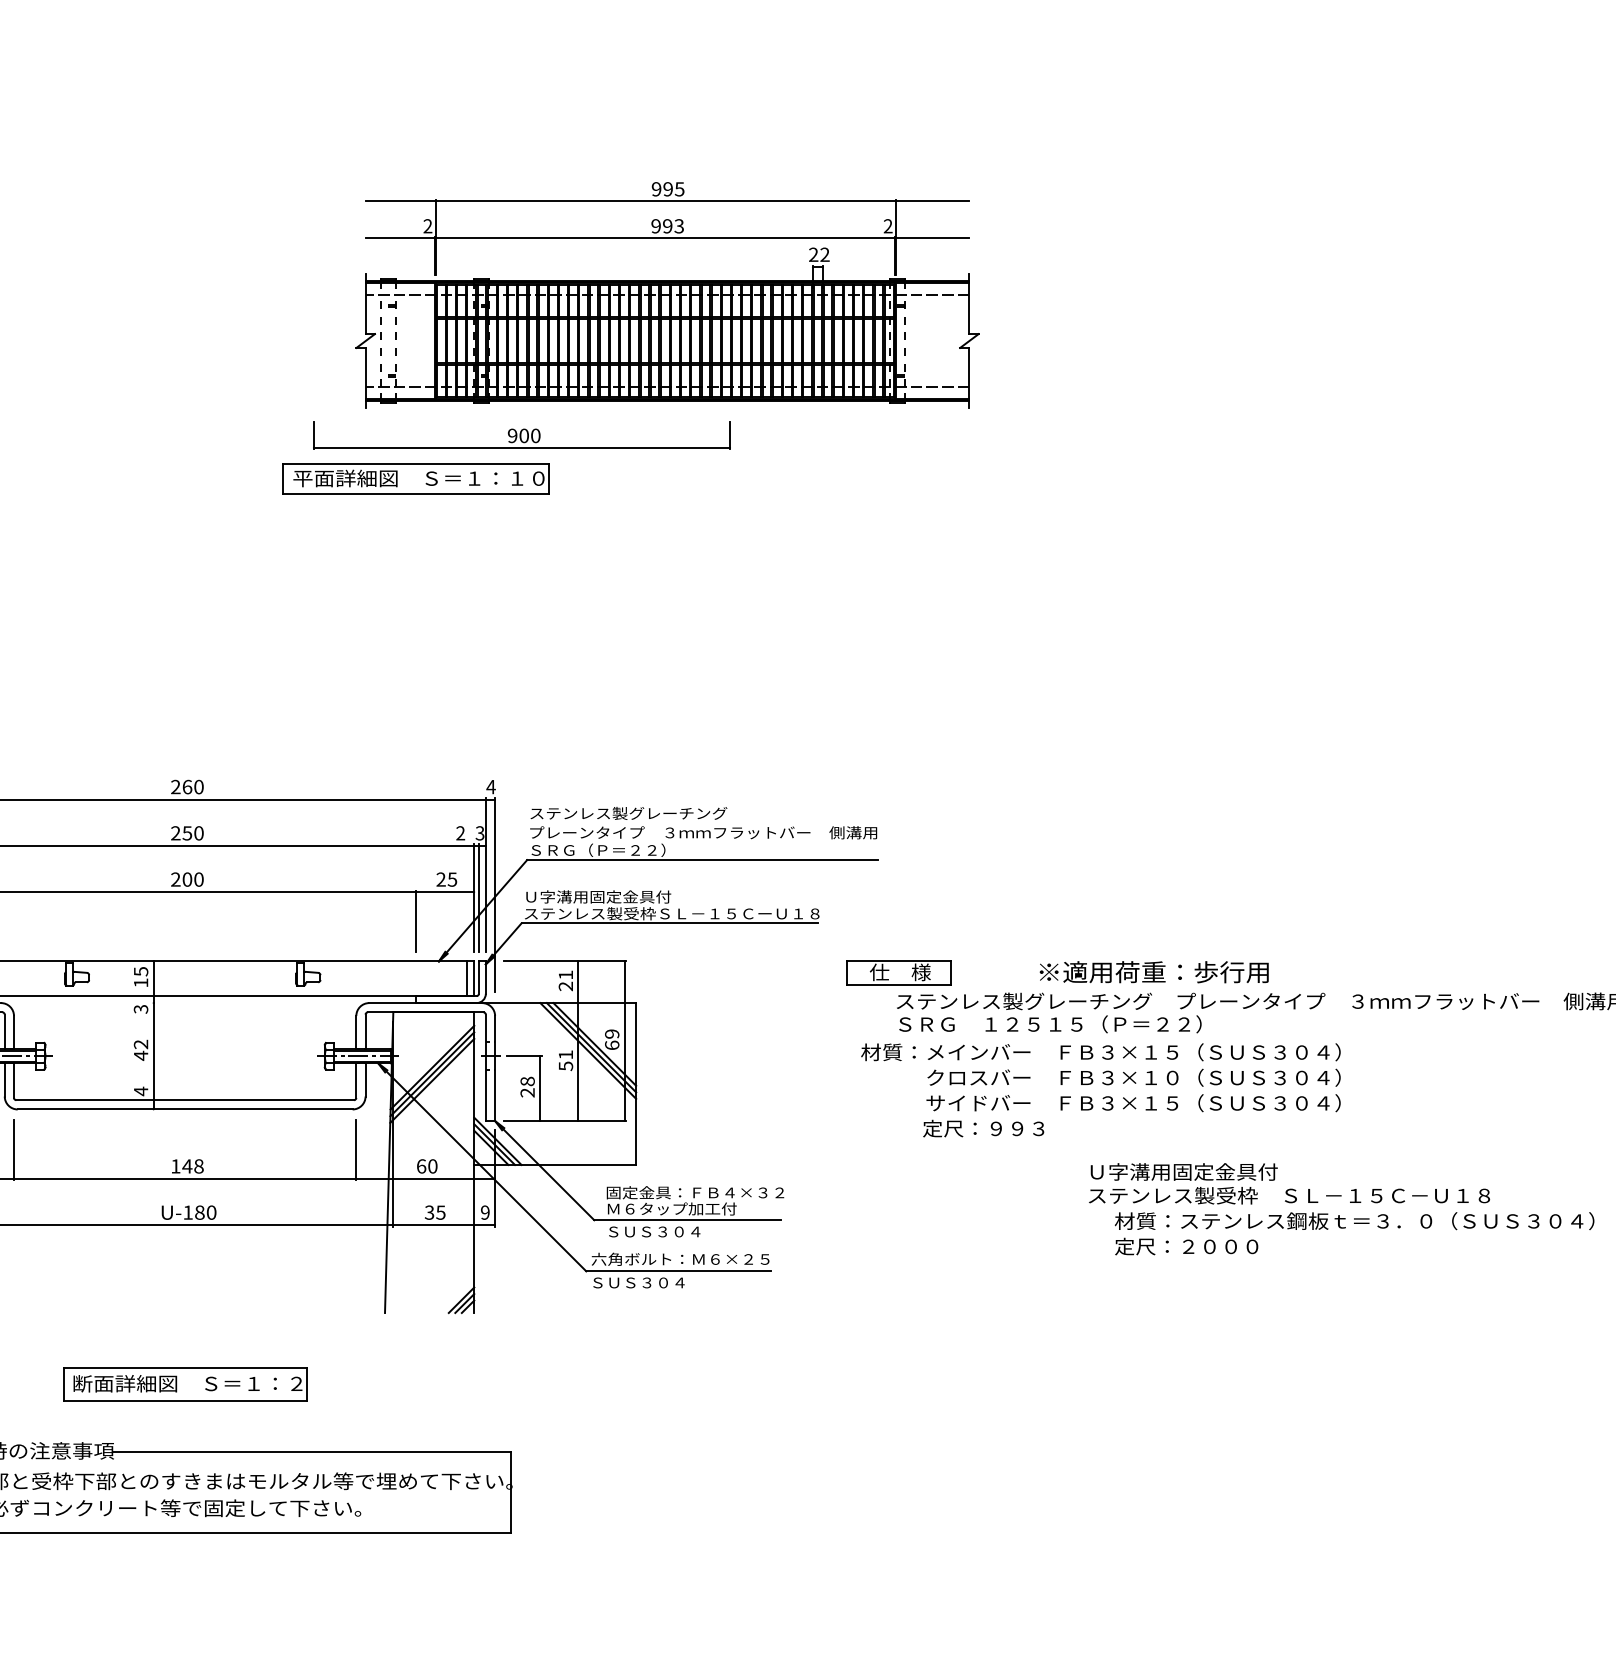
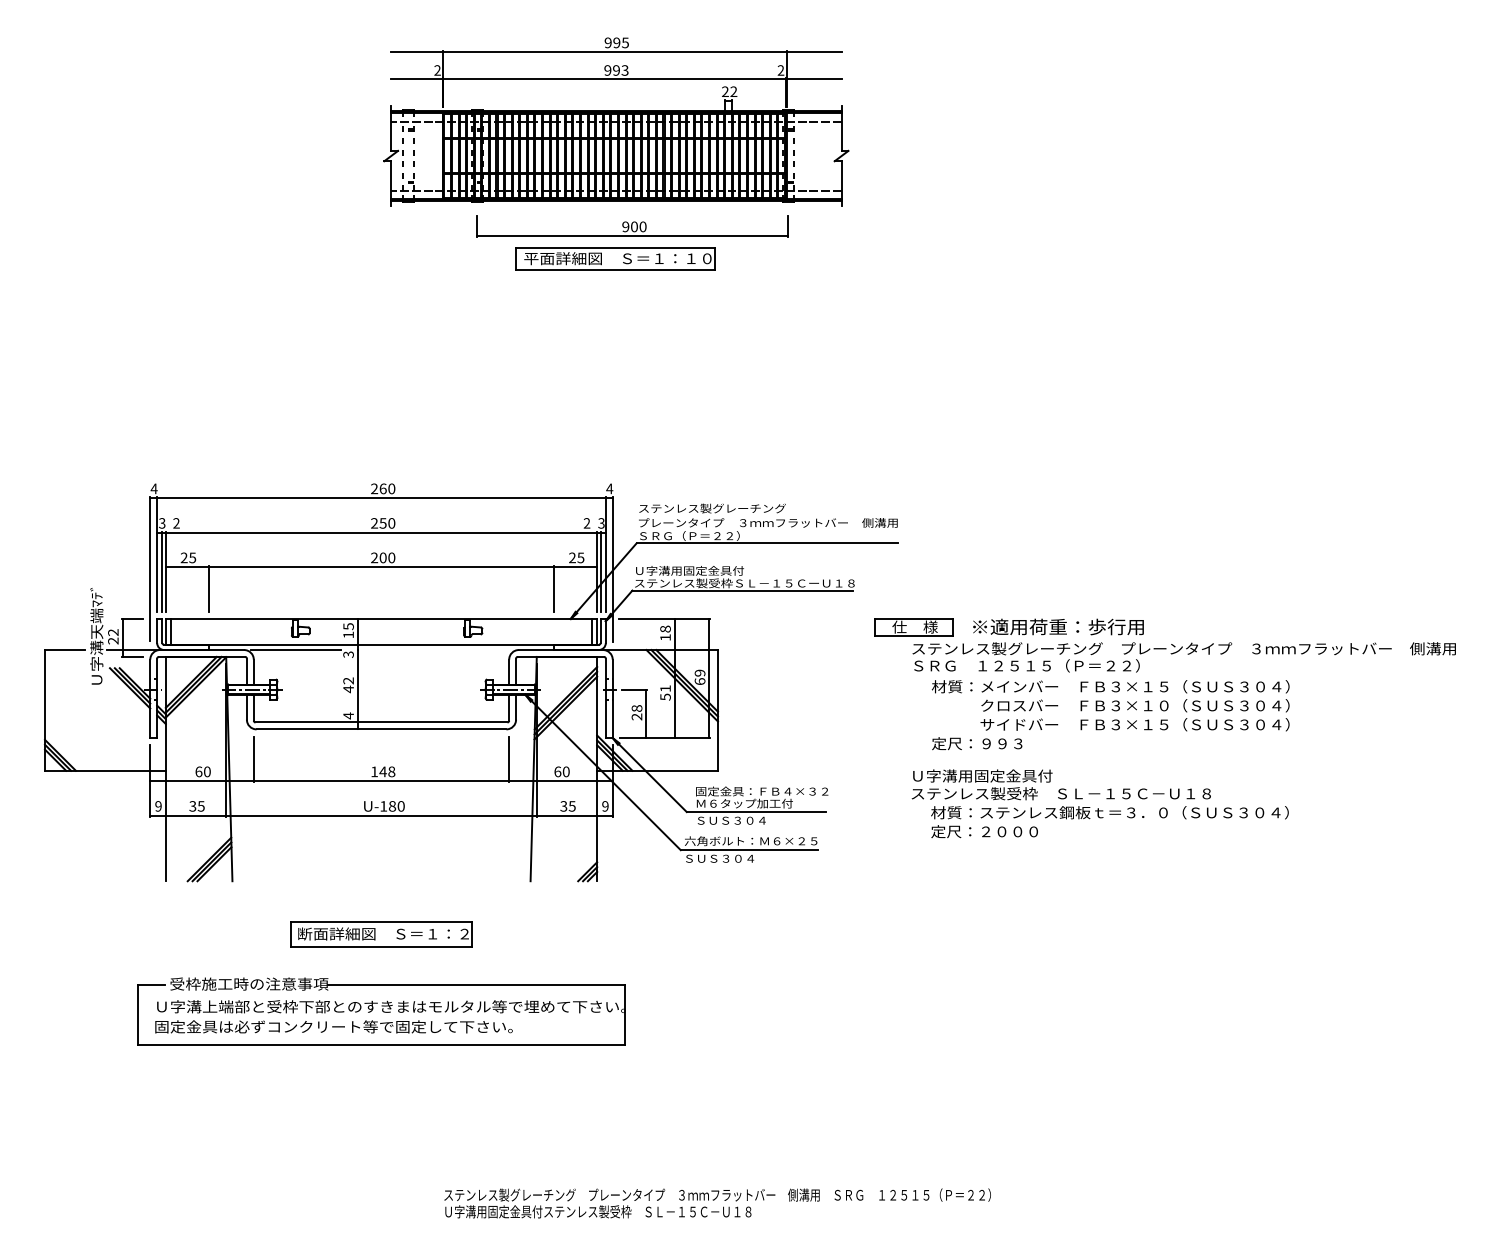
part: (667, 294) -> (616, 121), moved
part: (415, 478) -> (615, 258), moved
text: (1154, 971) -> (1058, 626), moved
text: (565, 980) -> (665, 633), 21 -> 18
line: (71, 1003) -> (296, 650), added
text: (1100, 1077) -> (1110, 705), moved
text: (1340, 1208) -> (1099, 803), moved

